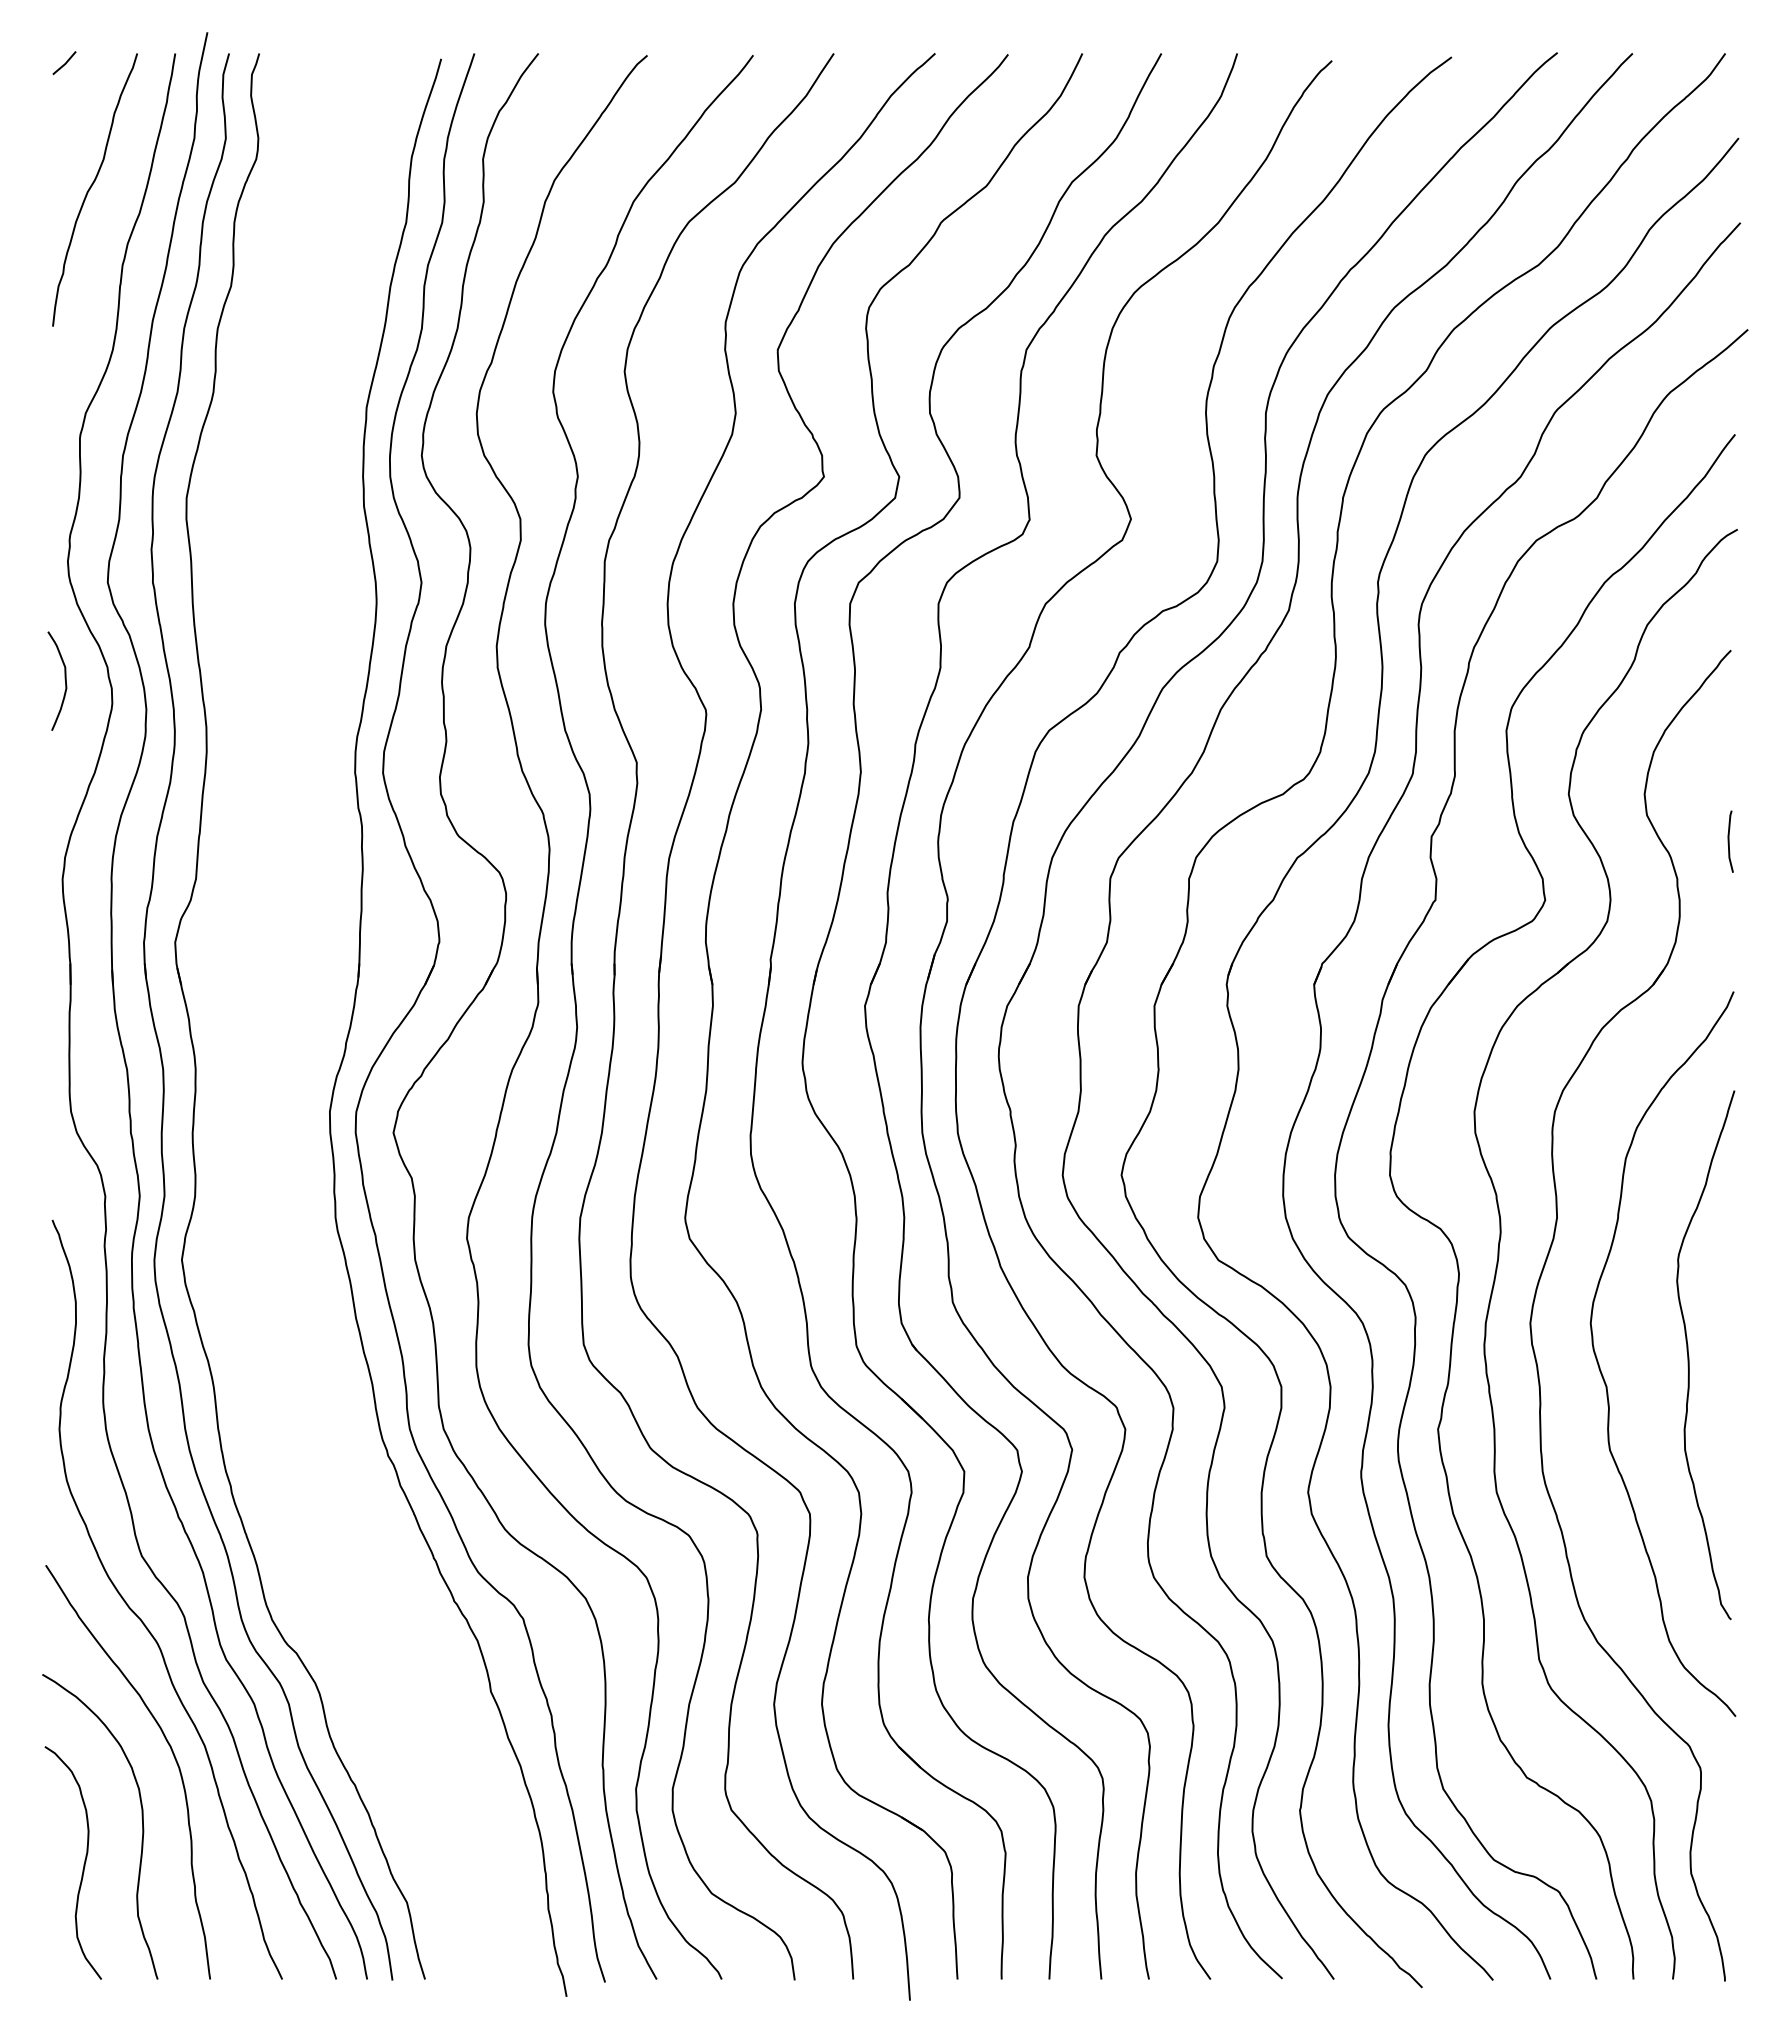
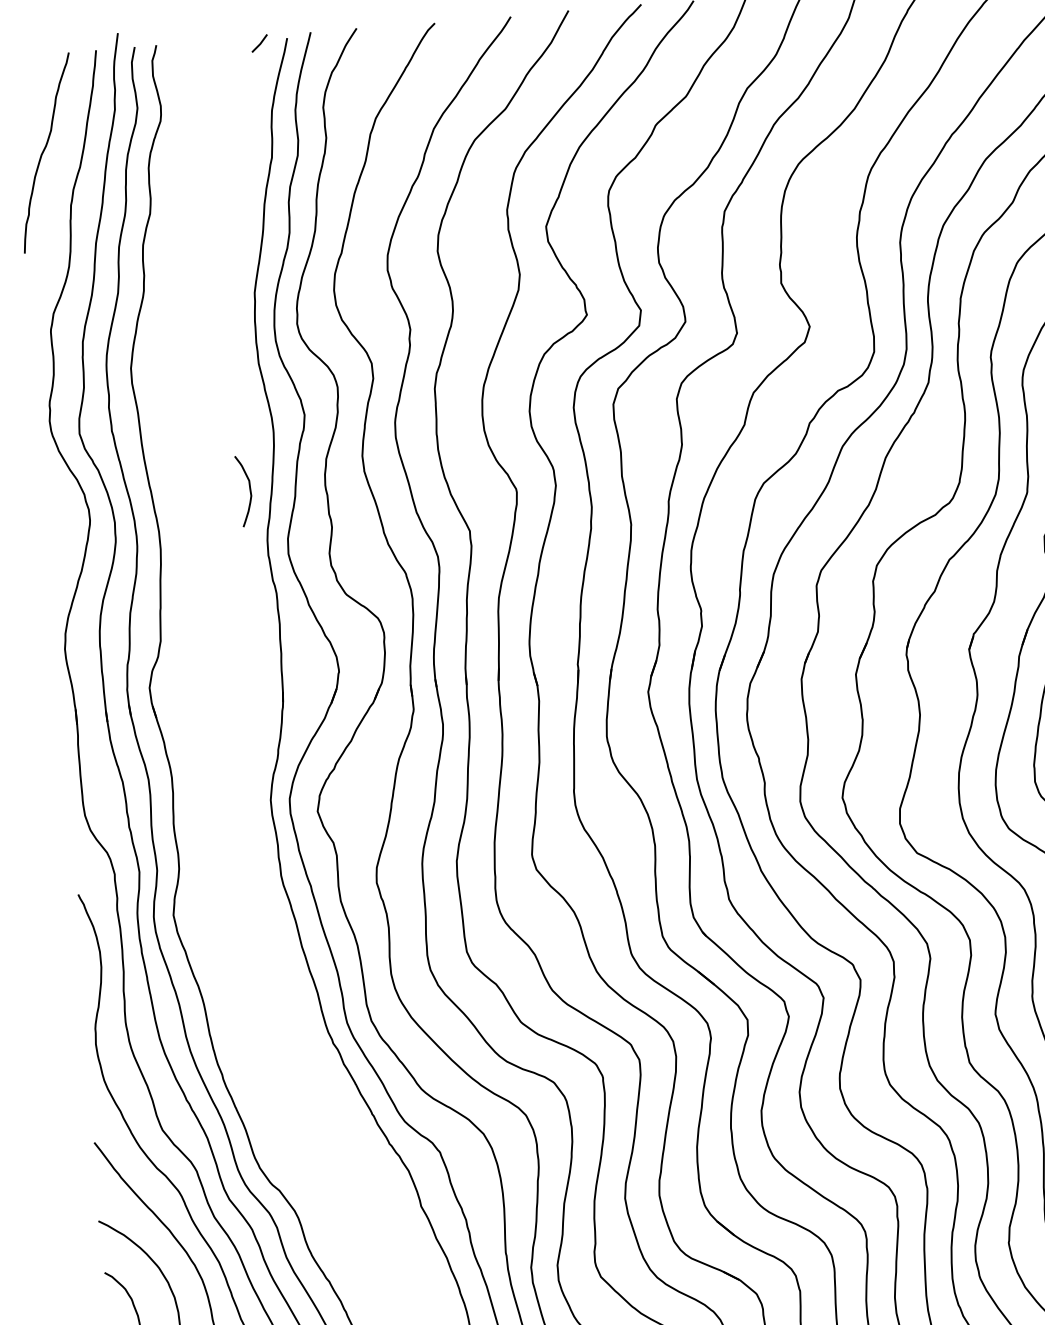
line: (65, 62) -> (260, 42), moved
curve: (64, 679) -> (249, 489), moved

